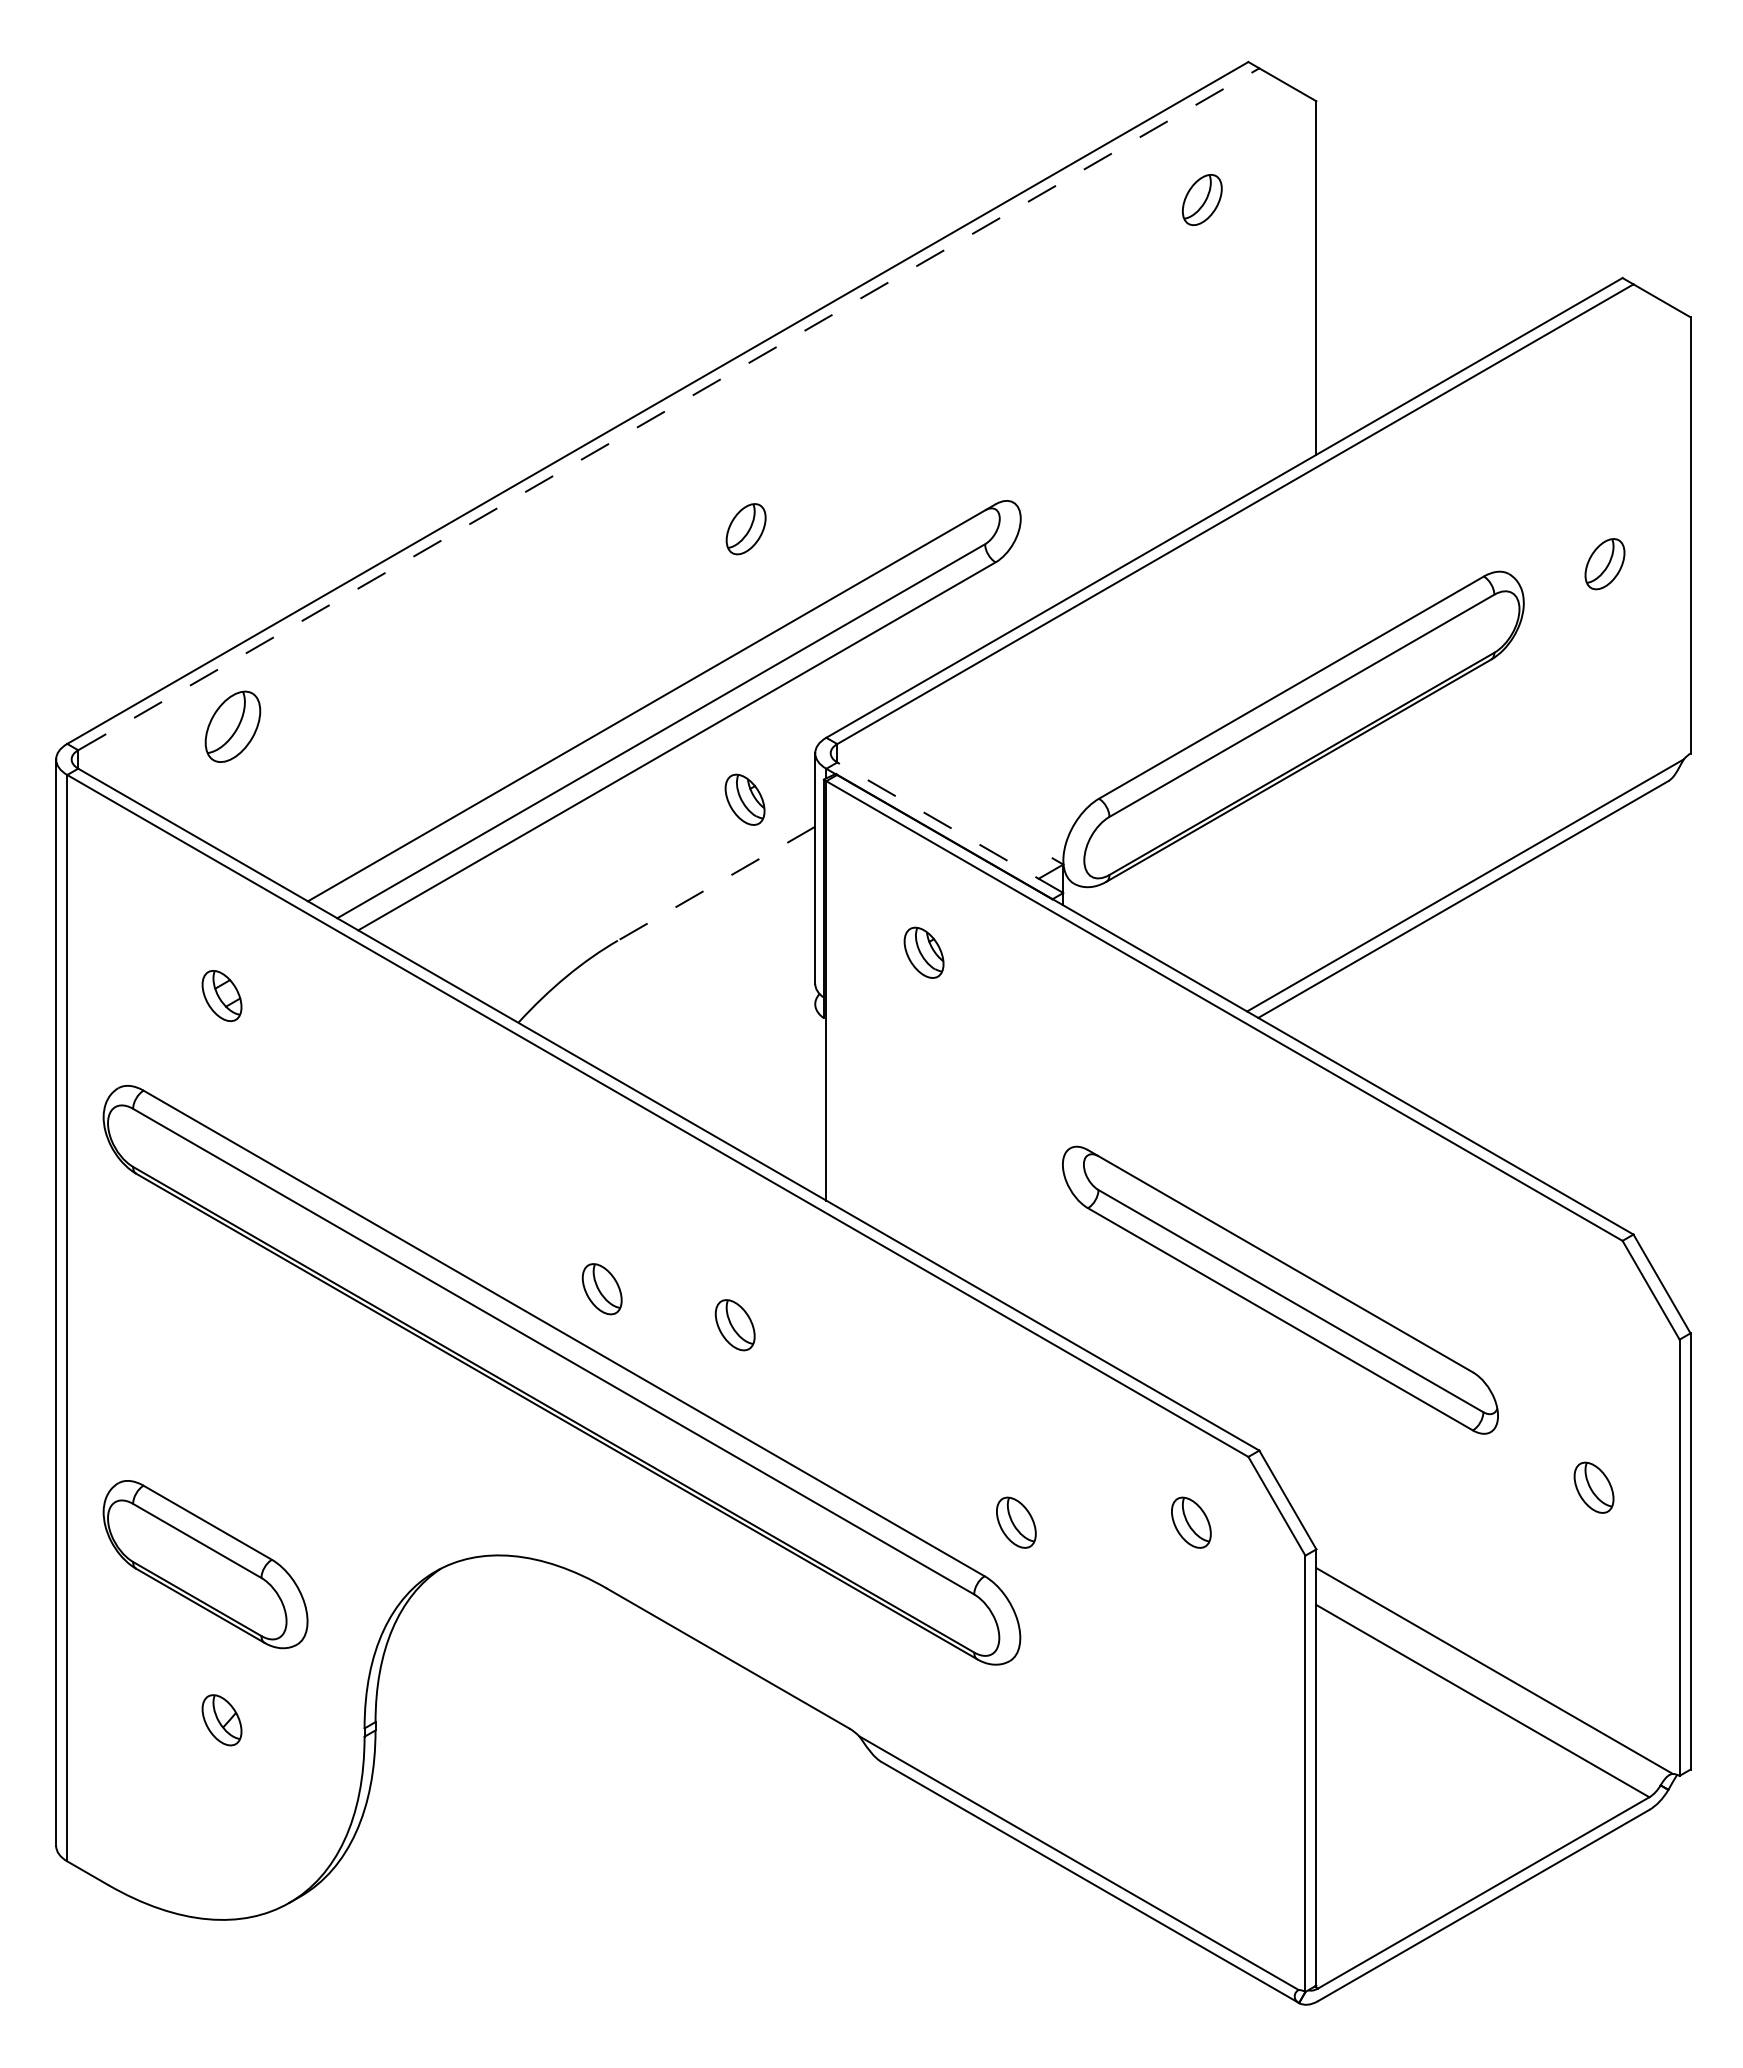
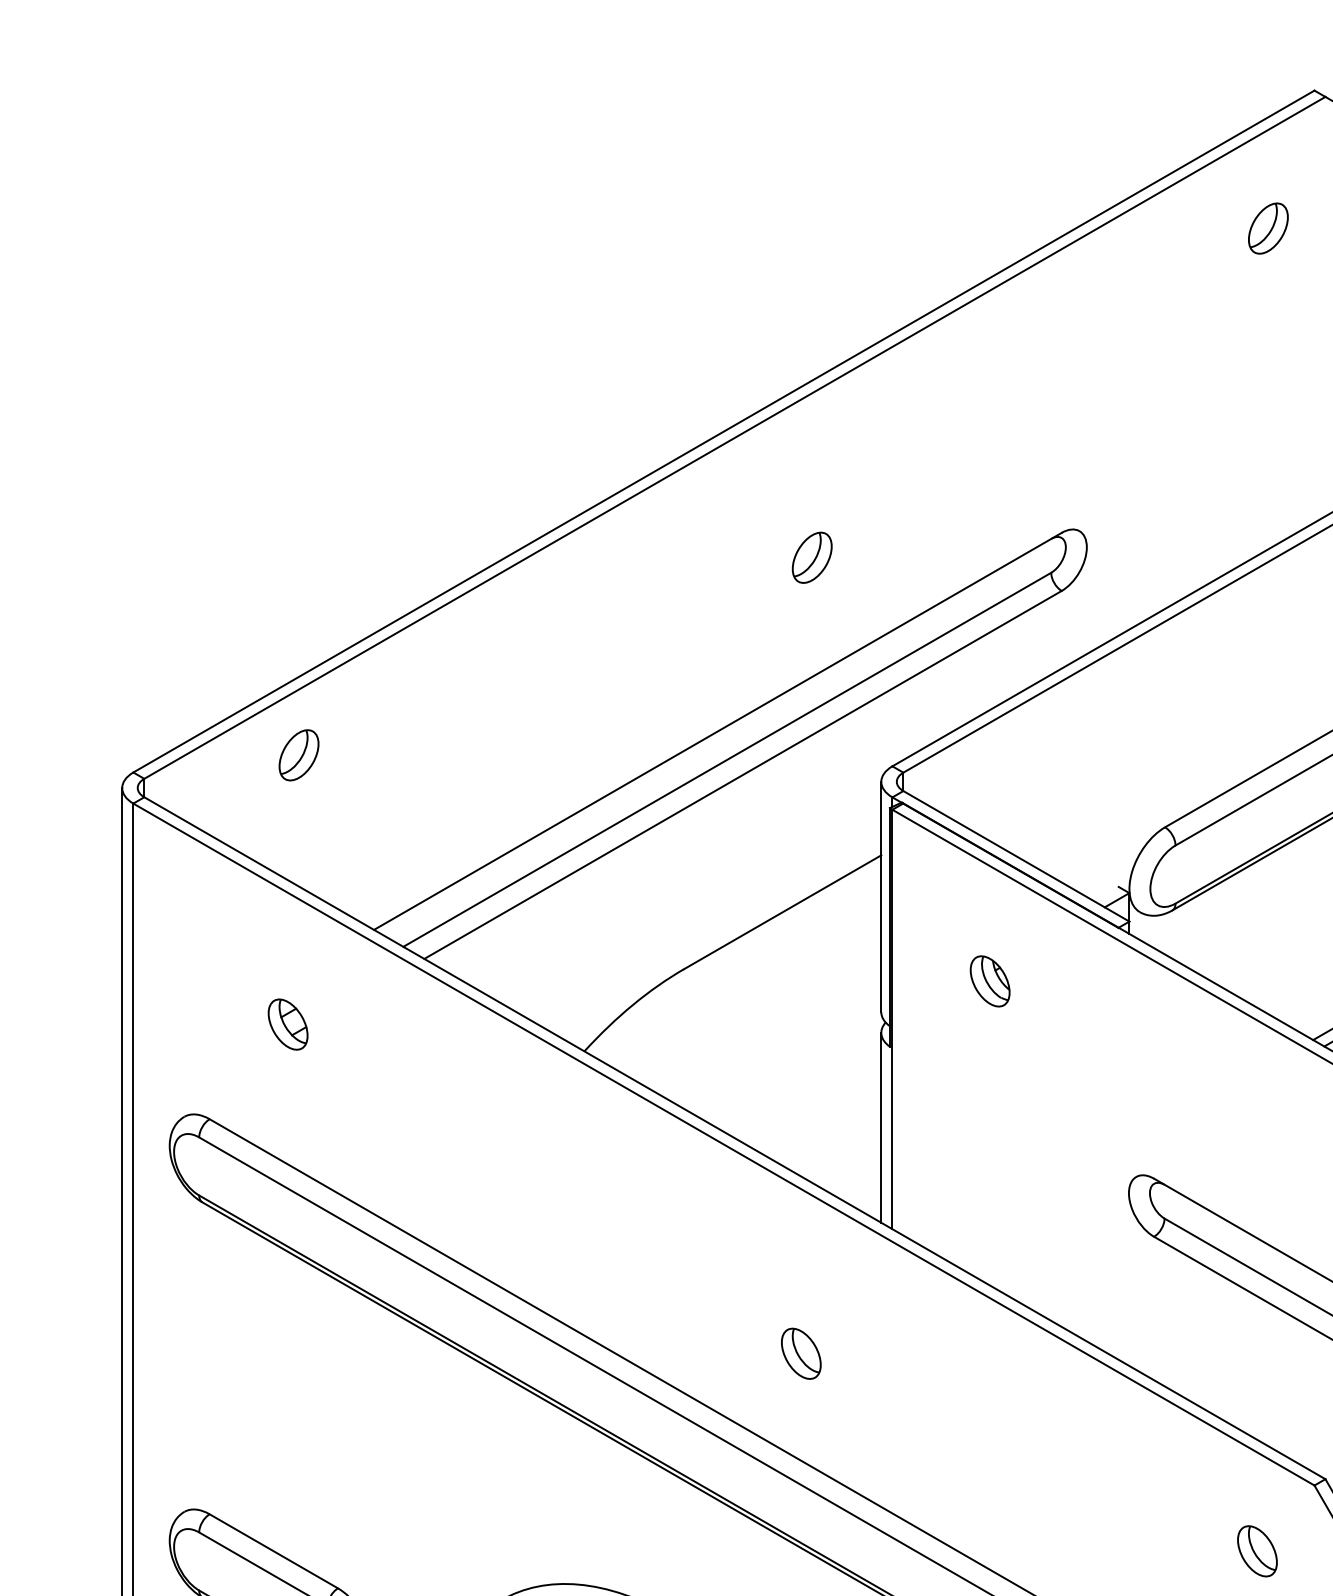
line: (668, 409) -> (734, 438), dashed -> solid
part: (232, 726) -> (298, 755), size x0.71
part: (744, 799) -> (810, 828), removed
line: (949, 827) -> (1015, 856), dashed -> solid
line: (716, 883) -> (782, 912), dashed -> solid
line: (815, 1099) -> (881, 1128), added
part: (601, 1289) -> (667, 1318), removed
part: (1016, 1522) -> (1082, 1551), removed

